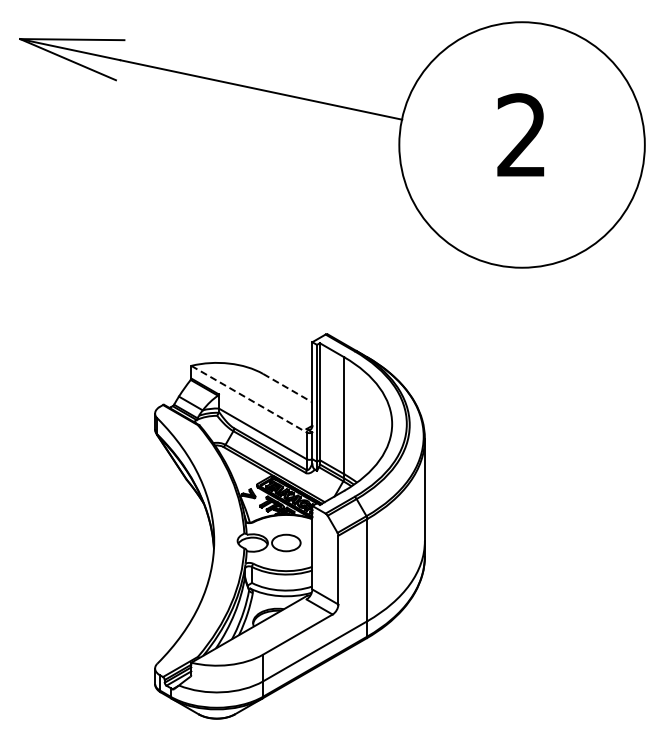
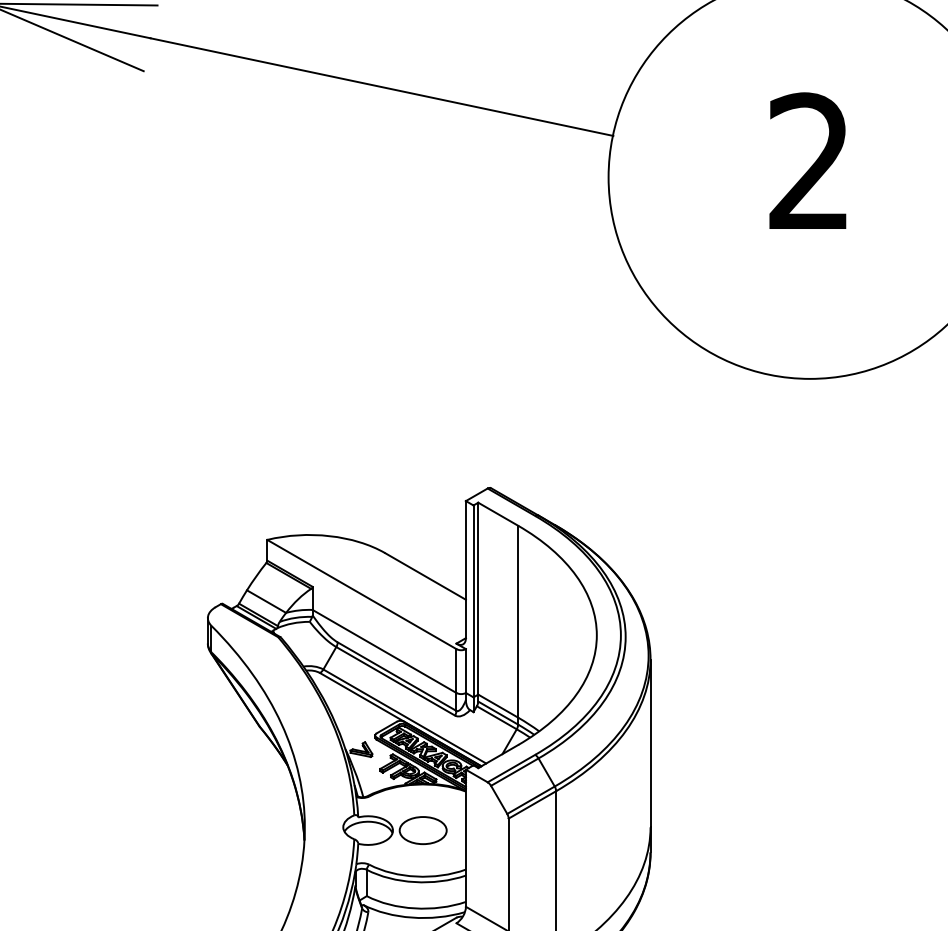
line: (288, 388) -> (426, 577), dashed -> solid
line: (248, 399) -> (361, 595), dashed -> solid

